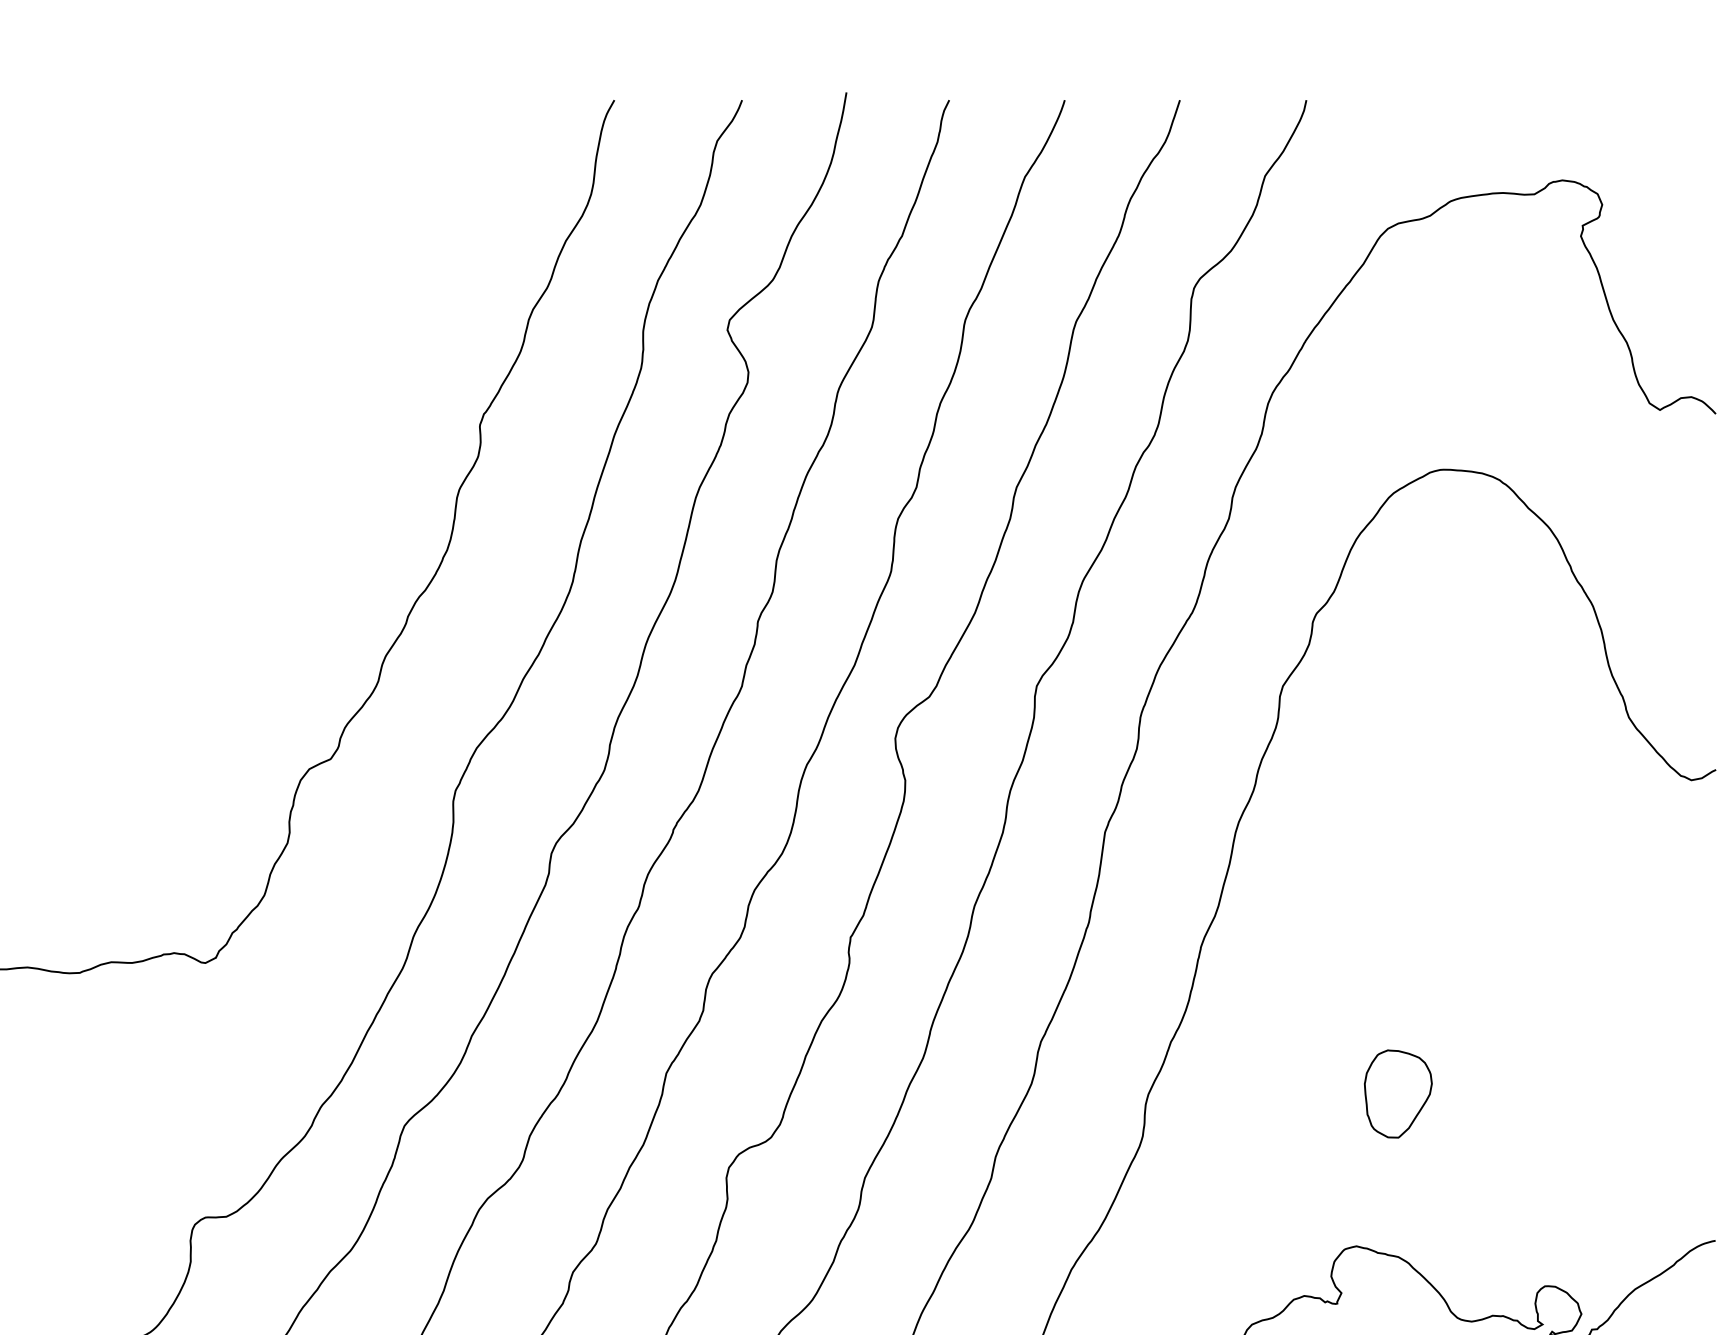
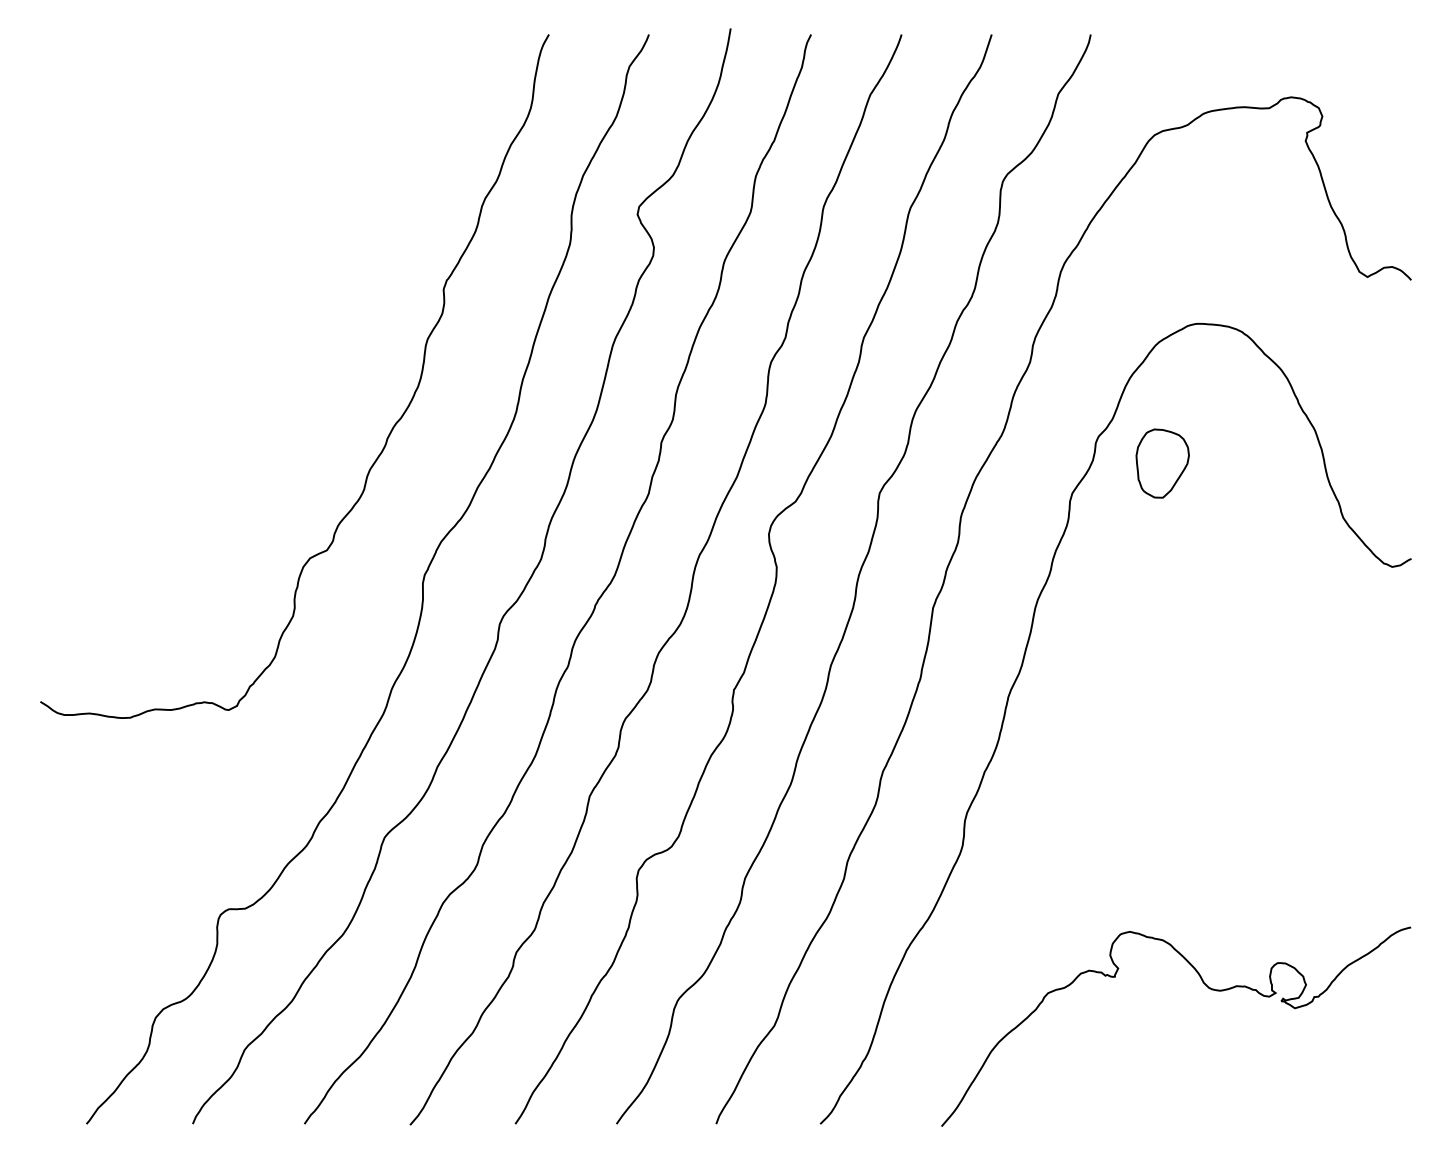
part: (1398, 1093) -> (1162, 463), moved

